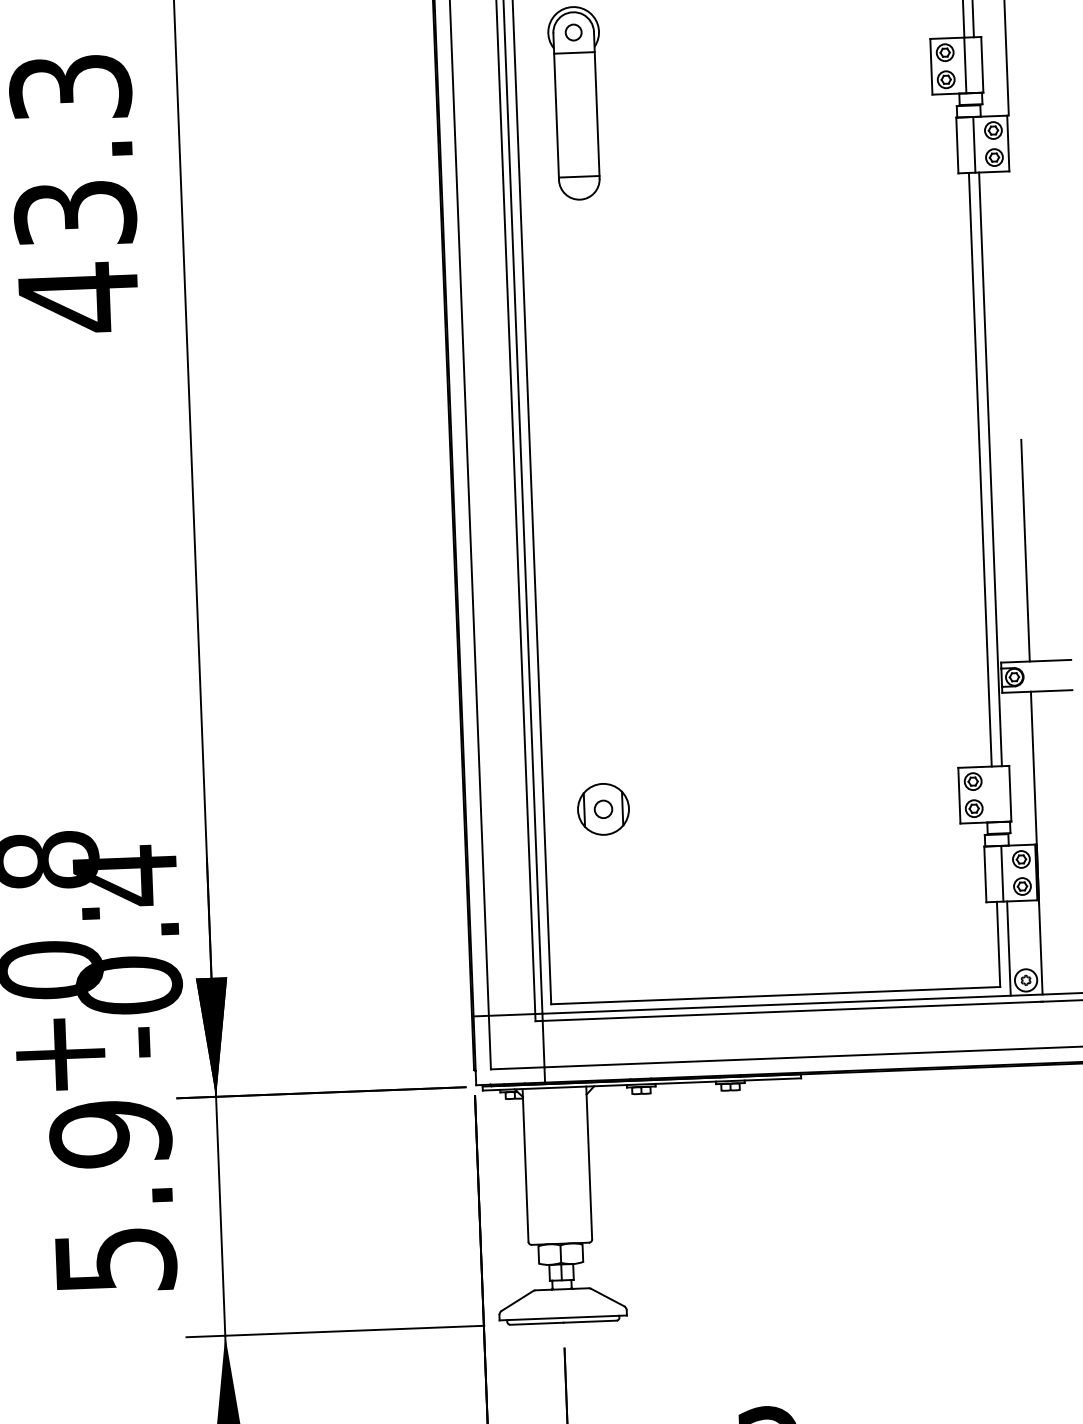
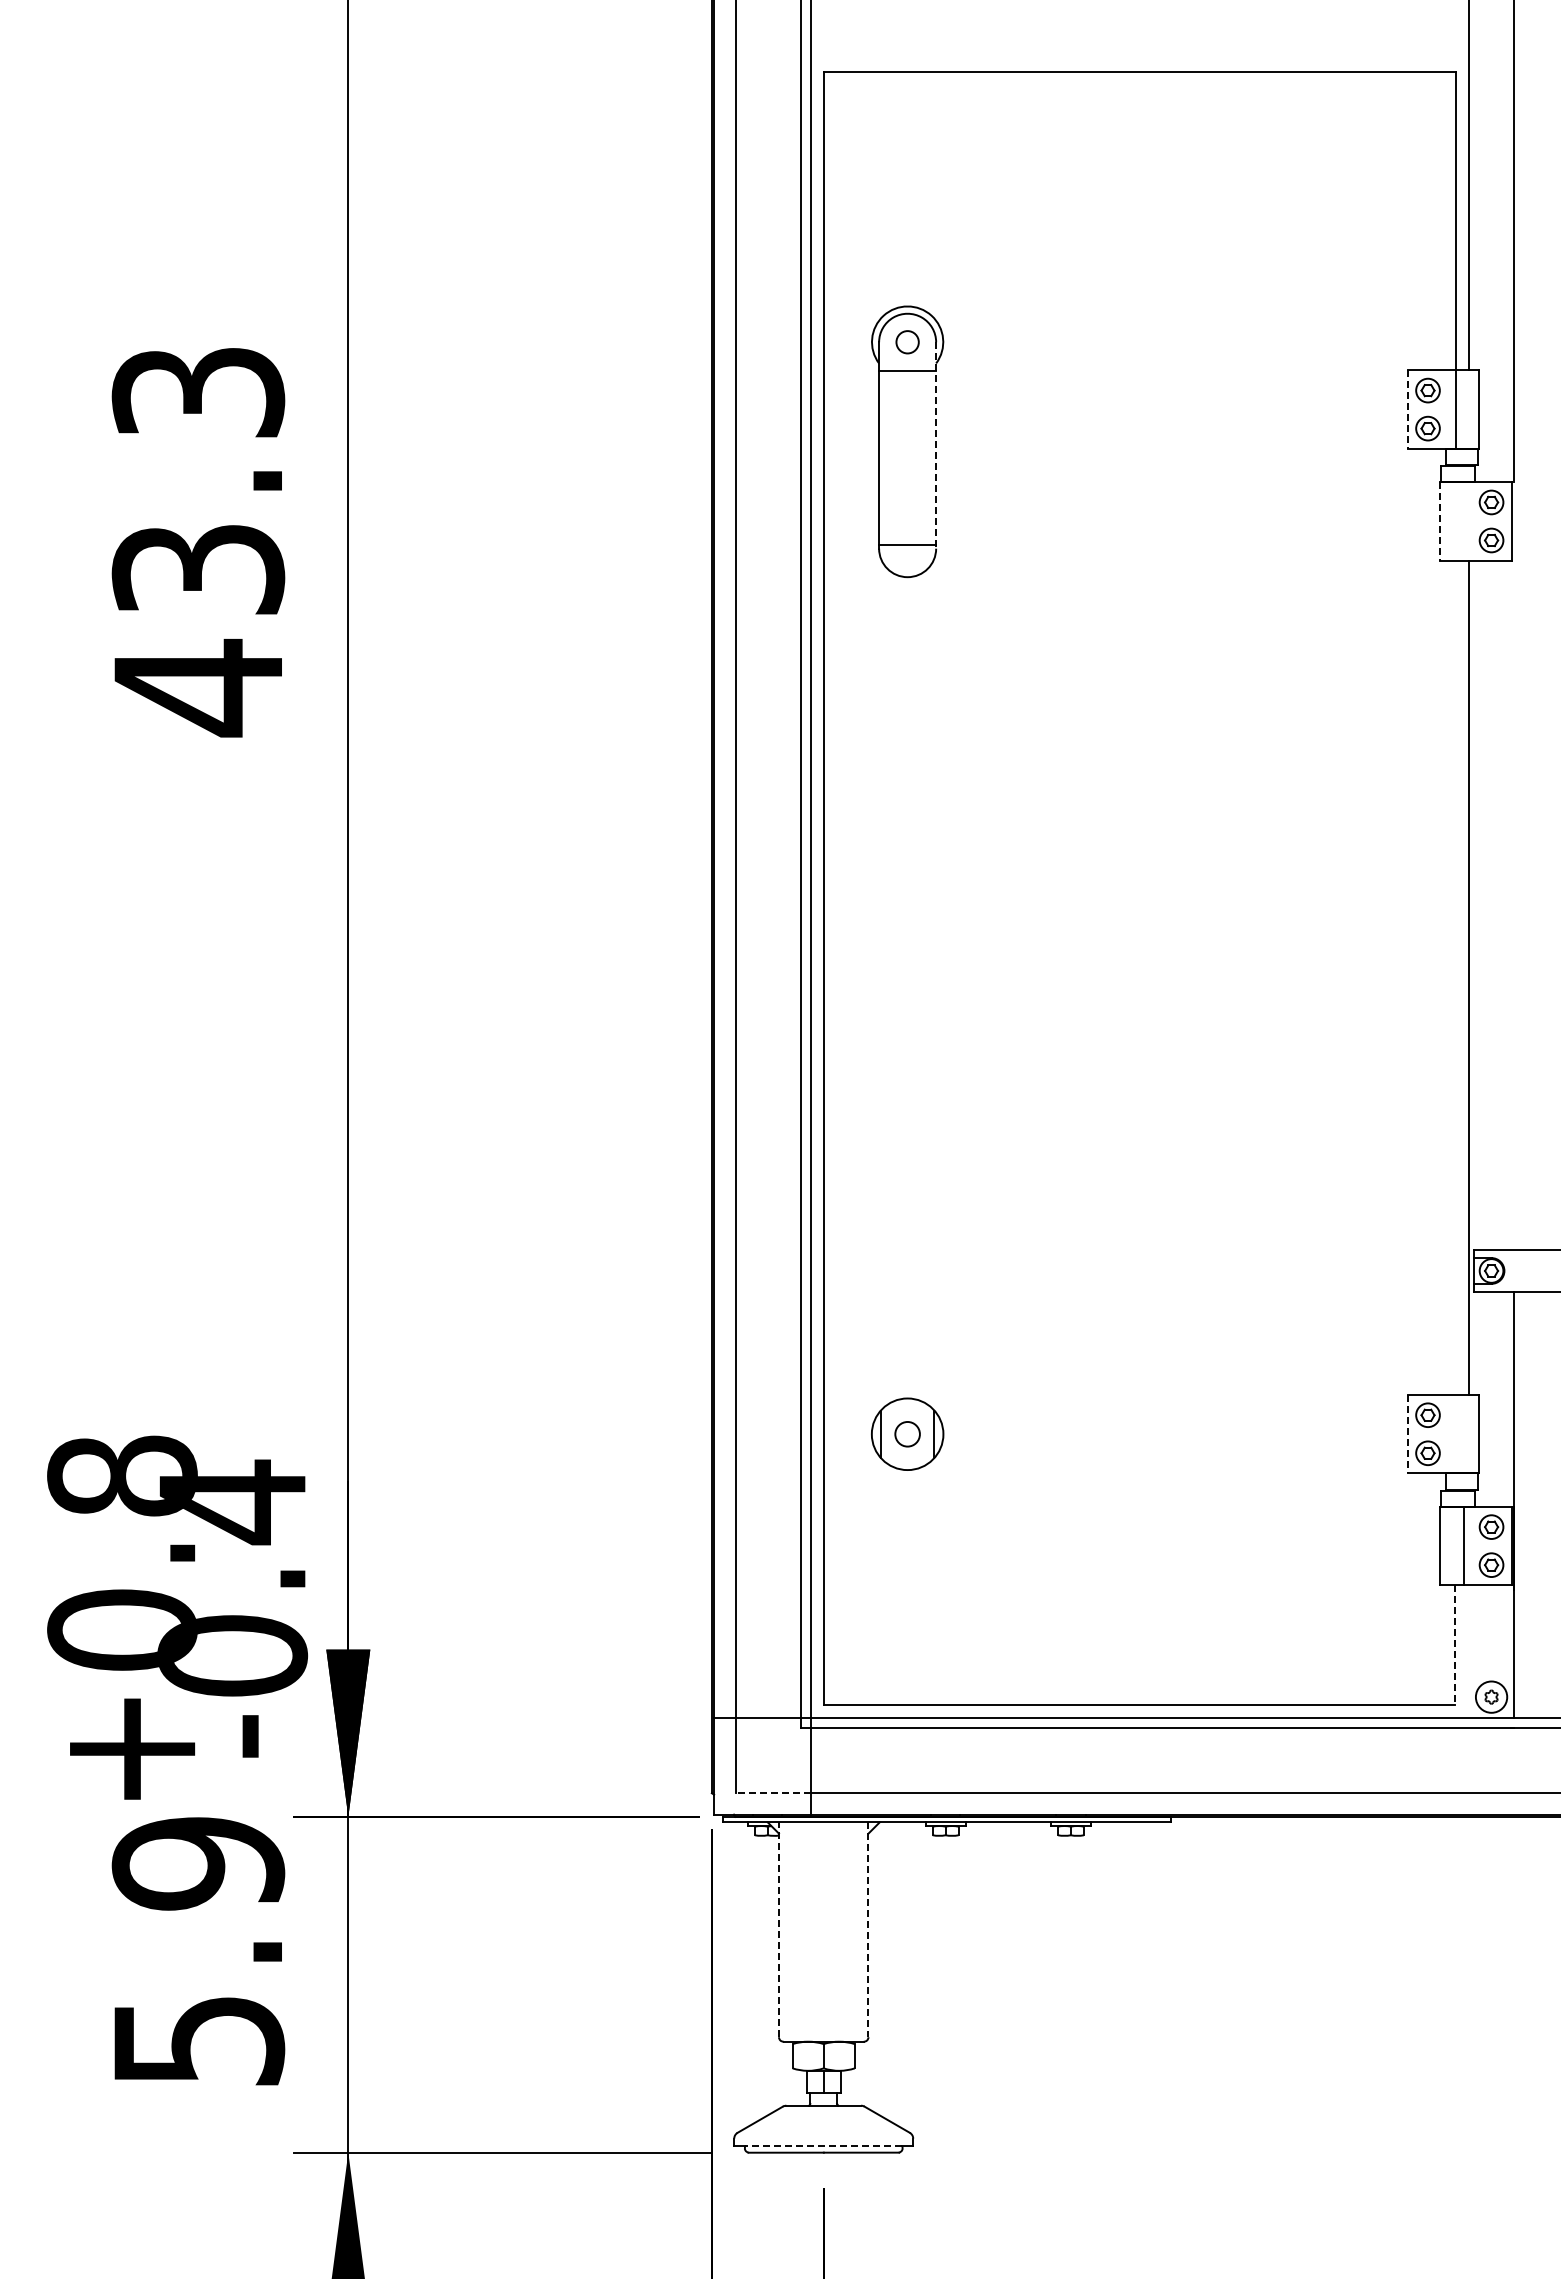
line: (931, 67) -> (1407, 410), solid -> dashed
line: (597, 105) -> (936, 445), solid -> dashed
line: (974, 144) -> (1463, 521), removed
line: (957, 145) -> (1440, 521), solid -> dashed
line: (980, 469) -> (1454, 977), removed
line: (1025, 550) -> (1513, 1093), removed
line: (959, 795) -> (1407, 1434), solid -> dashed
line: (998, 944) -> (1454, 1645), solid -> dashed
line: (1009, 948) -> (1469, 1651), removed
line: (517, 1068) -> (773, 1793), solid -> dashed
line: (589, 1163) -> (868, 1930), solid -> dashed
line: (525, 1165) -> (778, 1929), solid -> dashed
line: (563, 1317) -> (823, 2145), solid -> dashed

